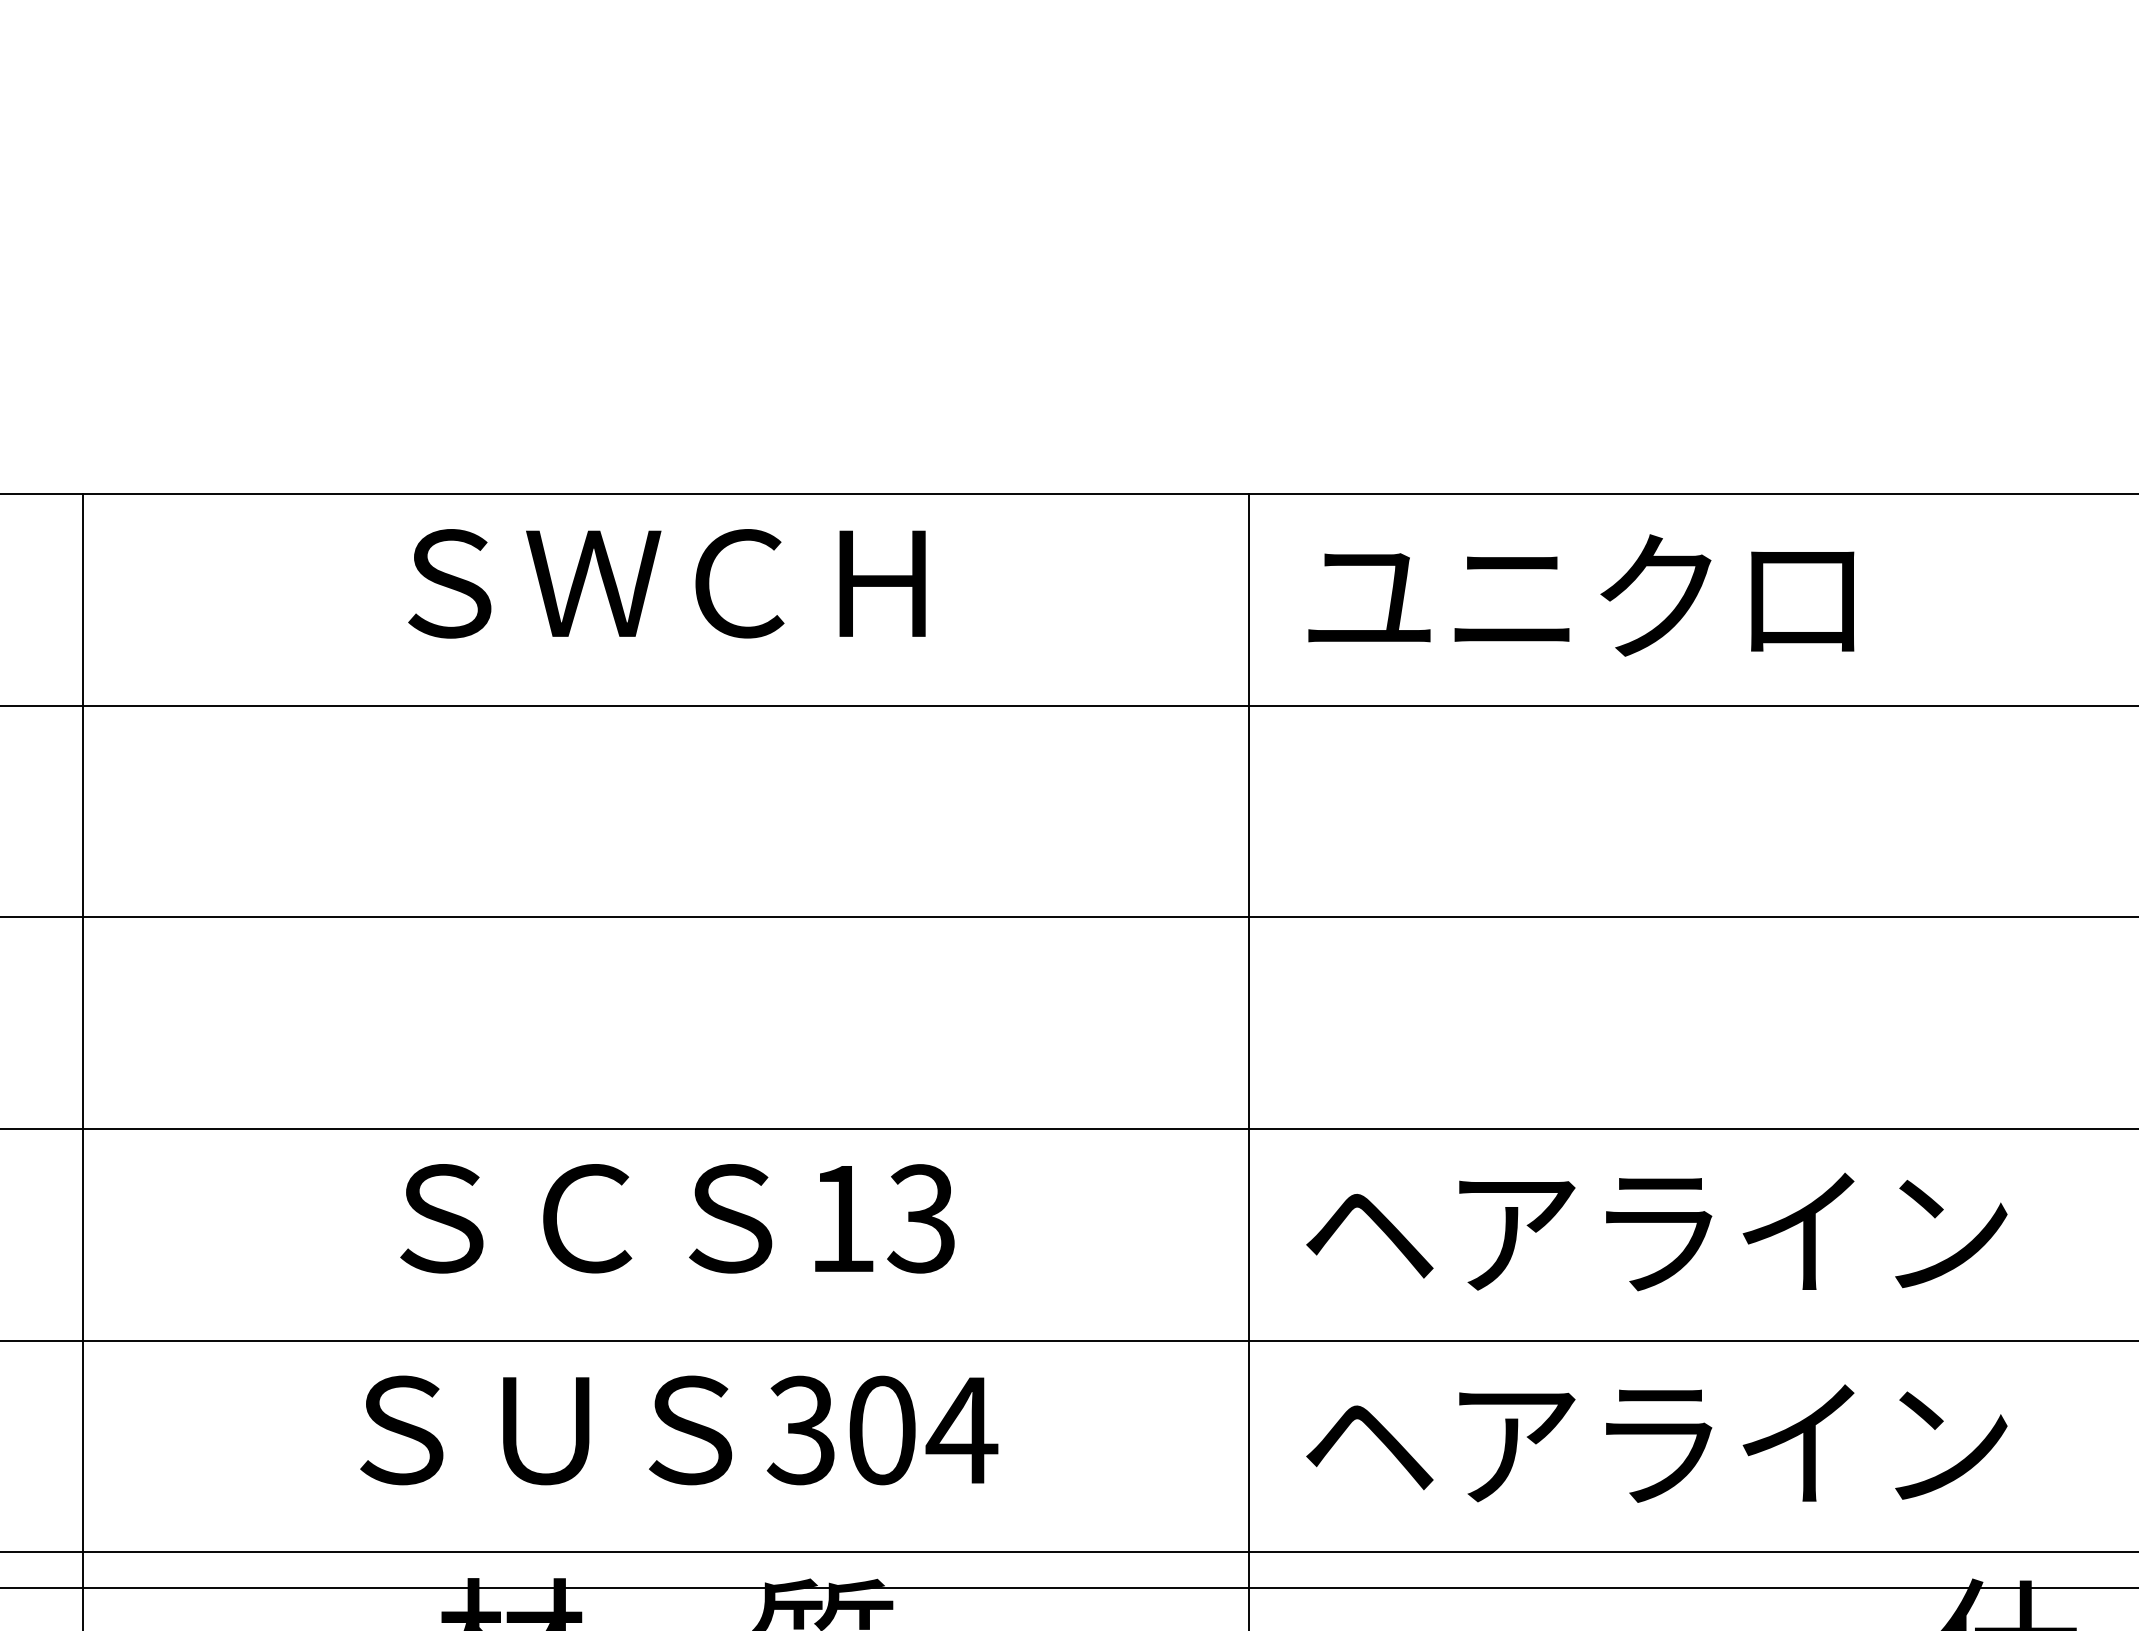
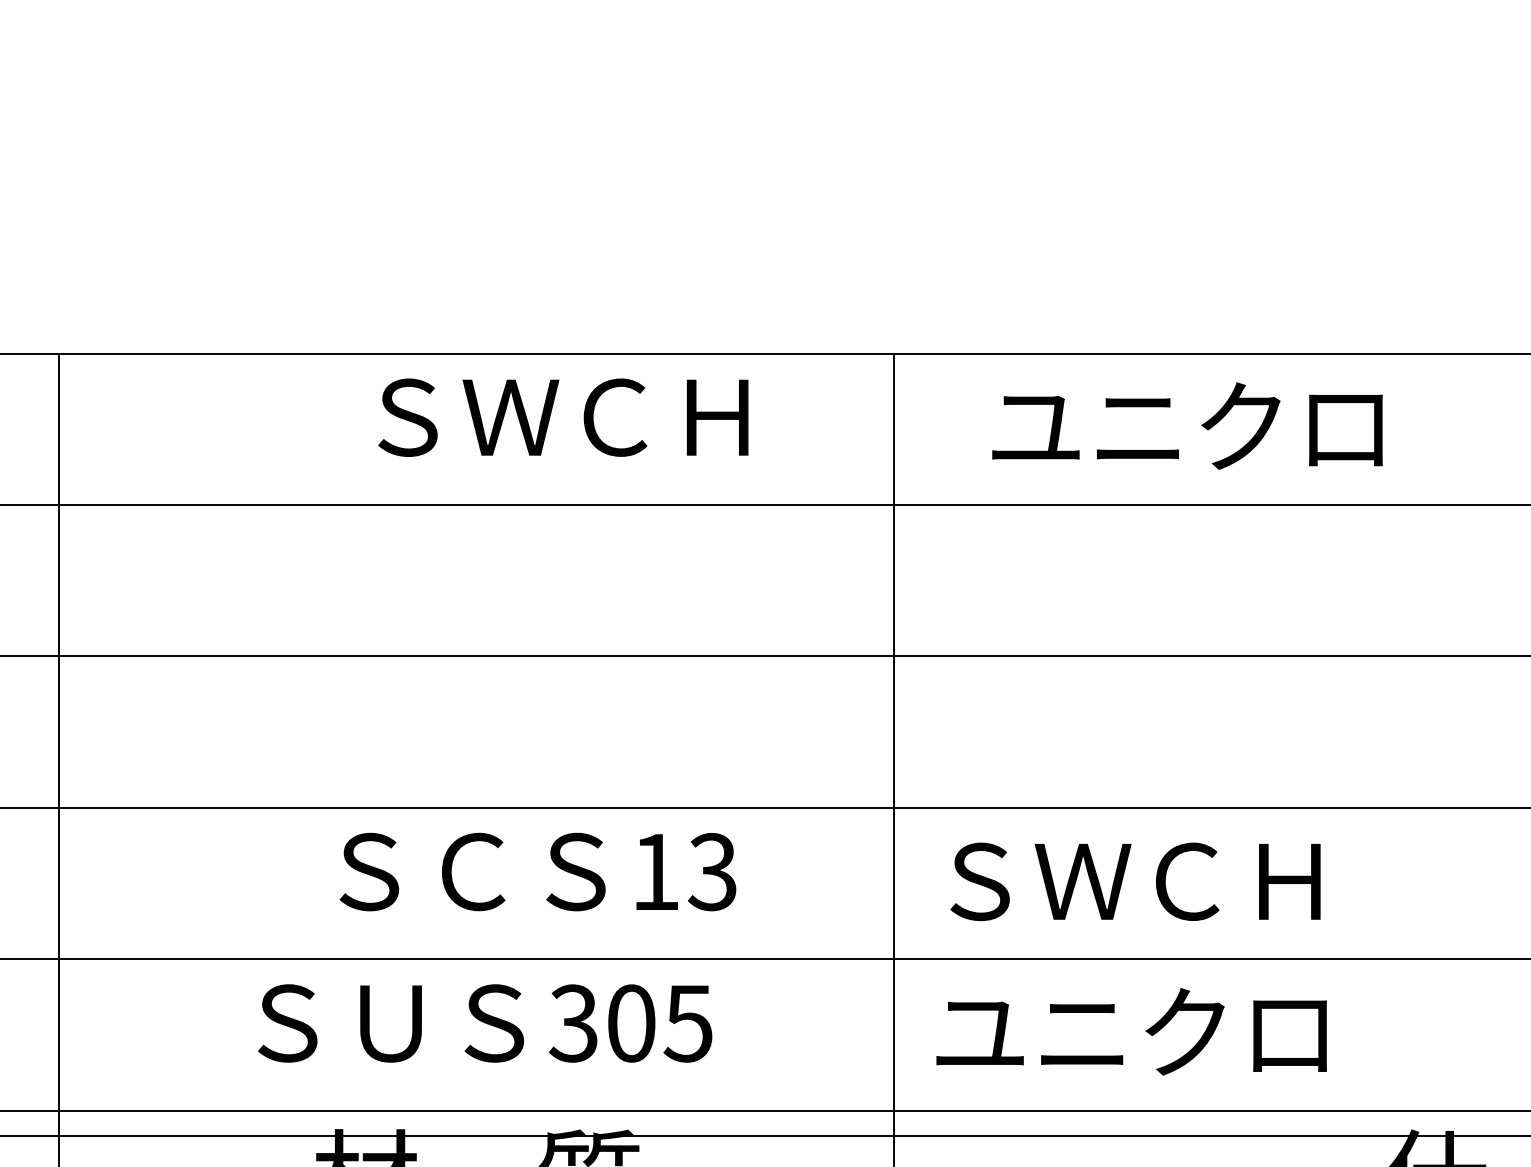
text: (666, 583) -> (563, 417), moved
text: (1581, 595) -> (1187, 426), moved
text: (677, 1218) -> (537, 871), moved
text: (1656, 1231) -> (1185, 881), ヘアライン -> ＳＷＣＨ
text: (961, 1431) -> (688, 1024), 304 -> 305
text: (1656, 1441) -> (1185, 1031), ヘアライン -> ユニクロ

